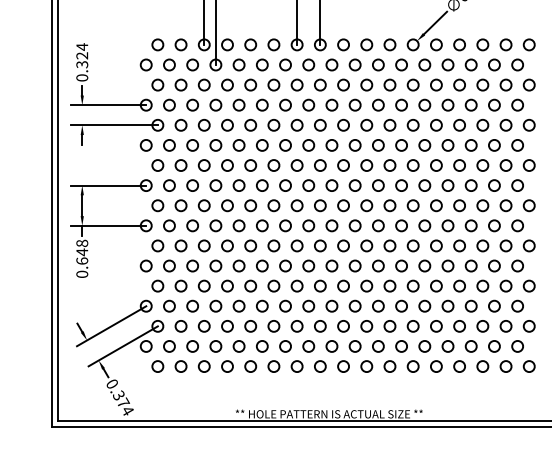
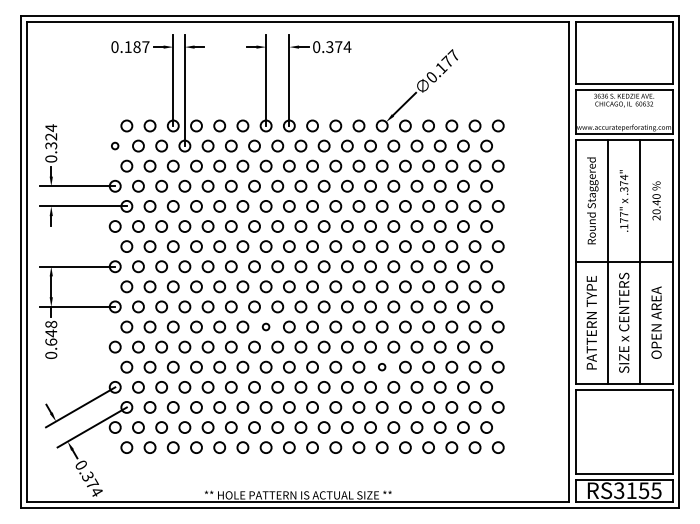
circle: (145, 64) -> (114, 145), size x0.6
circle: (296, 245) -> (265, 326), size x0.6
circle: (412, 285) -> (381, 366), size x0.6

